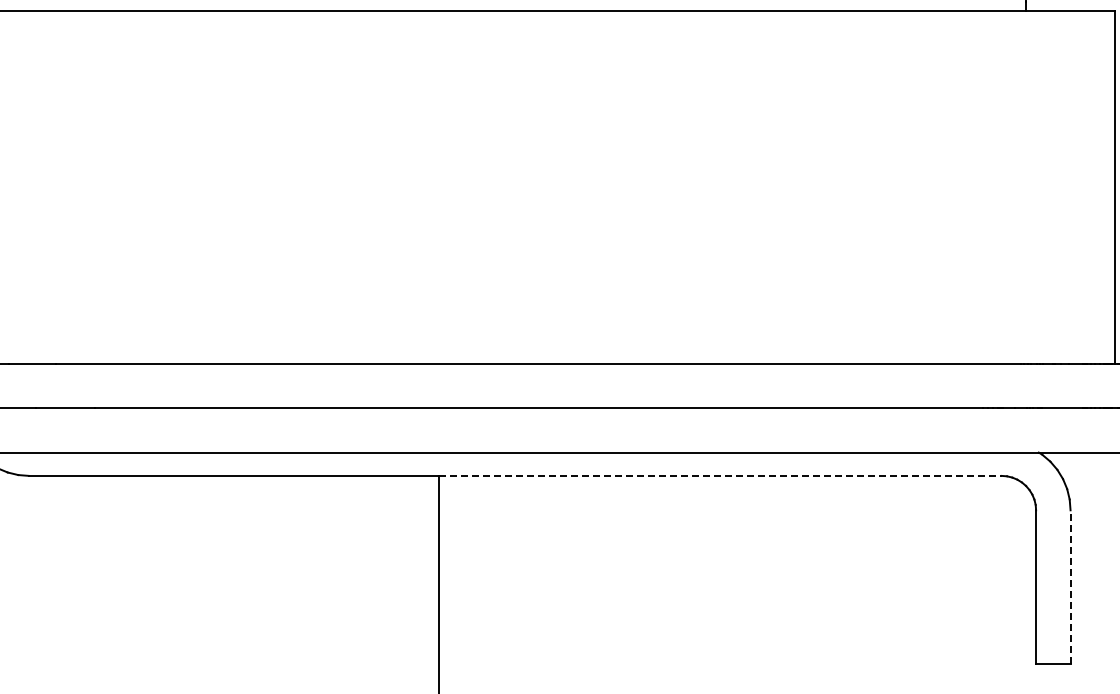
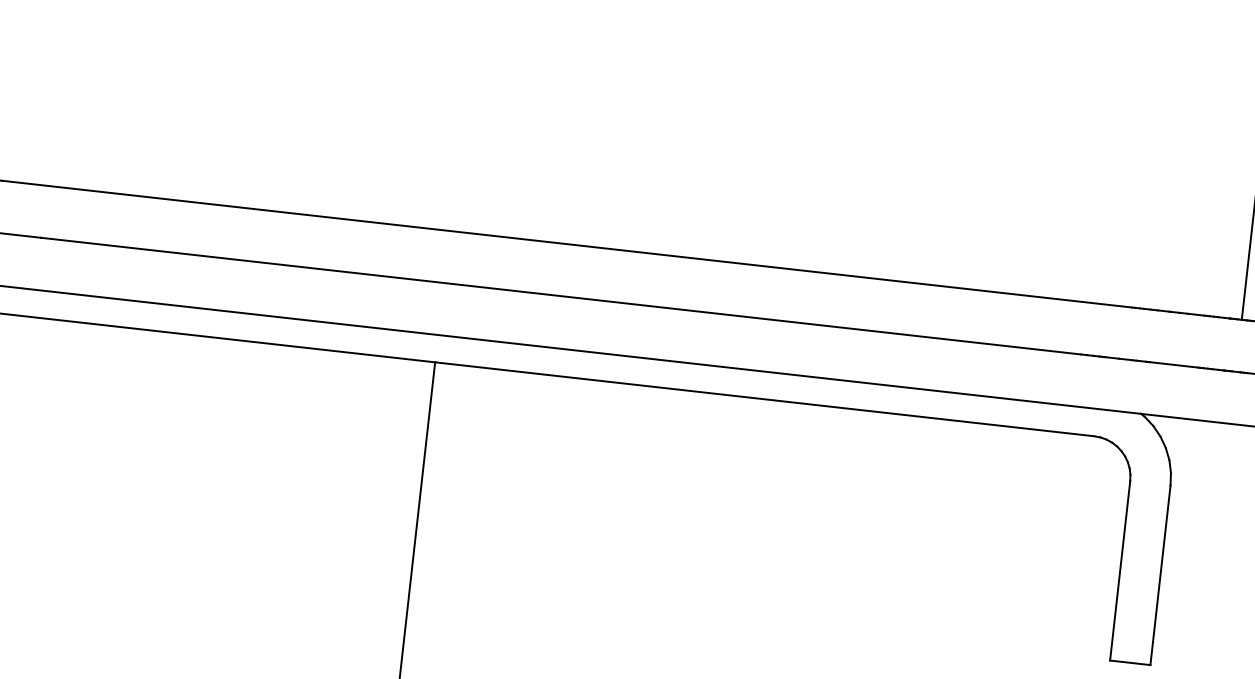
line: (720, 475) -> (765, 398), dashed -> solid
line: (1070, 586) -> (1160, 574), dashed -> solid

